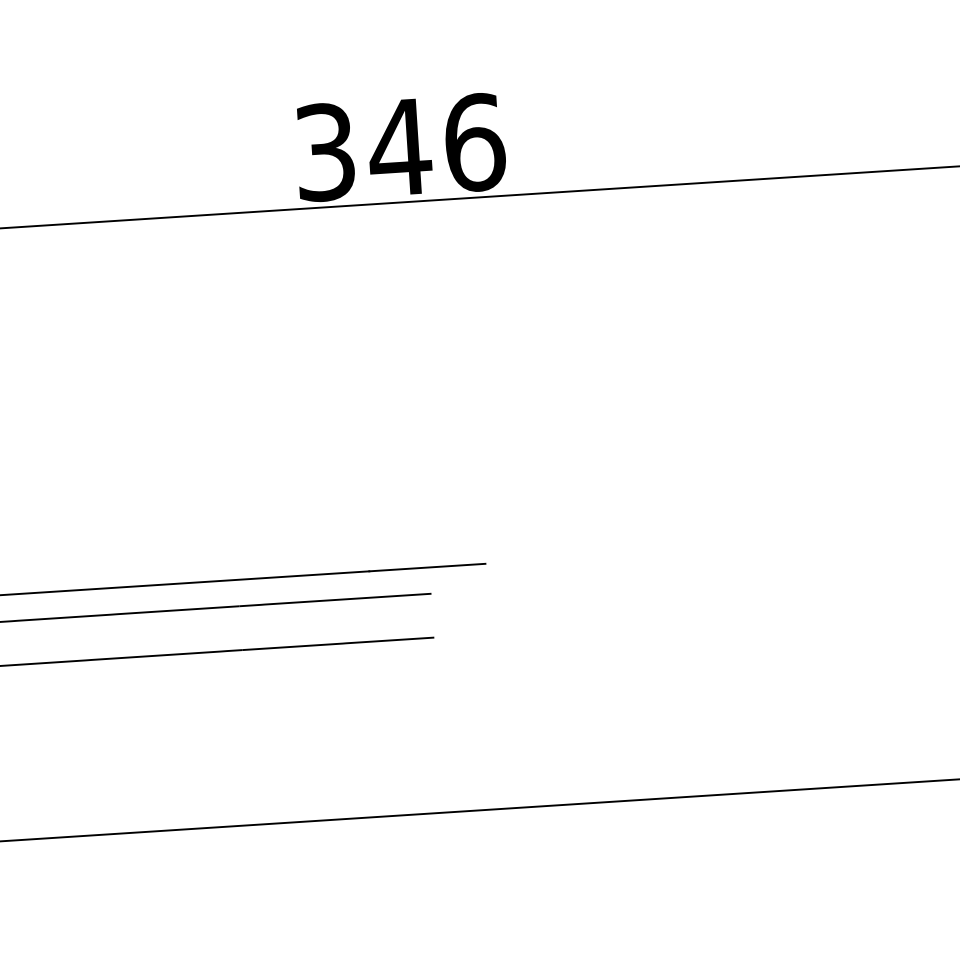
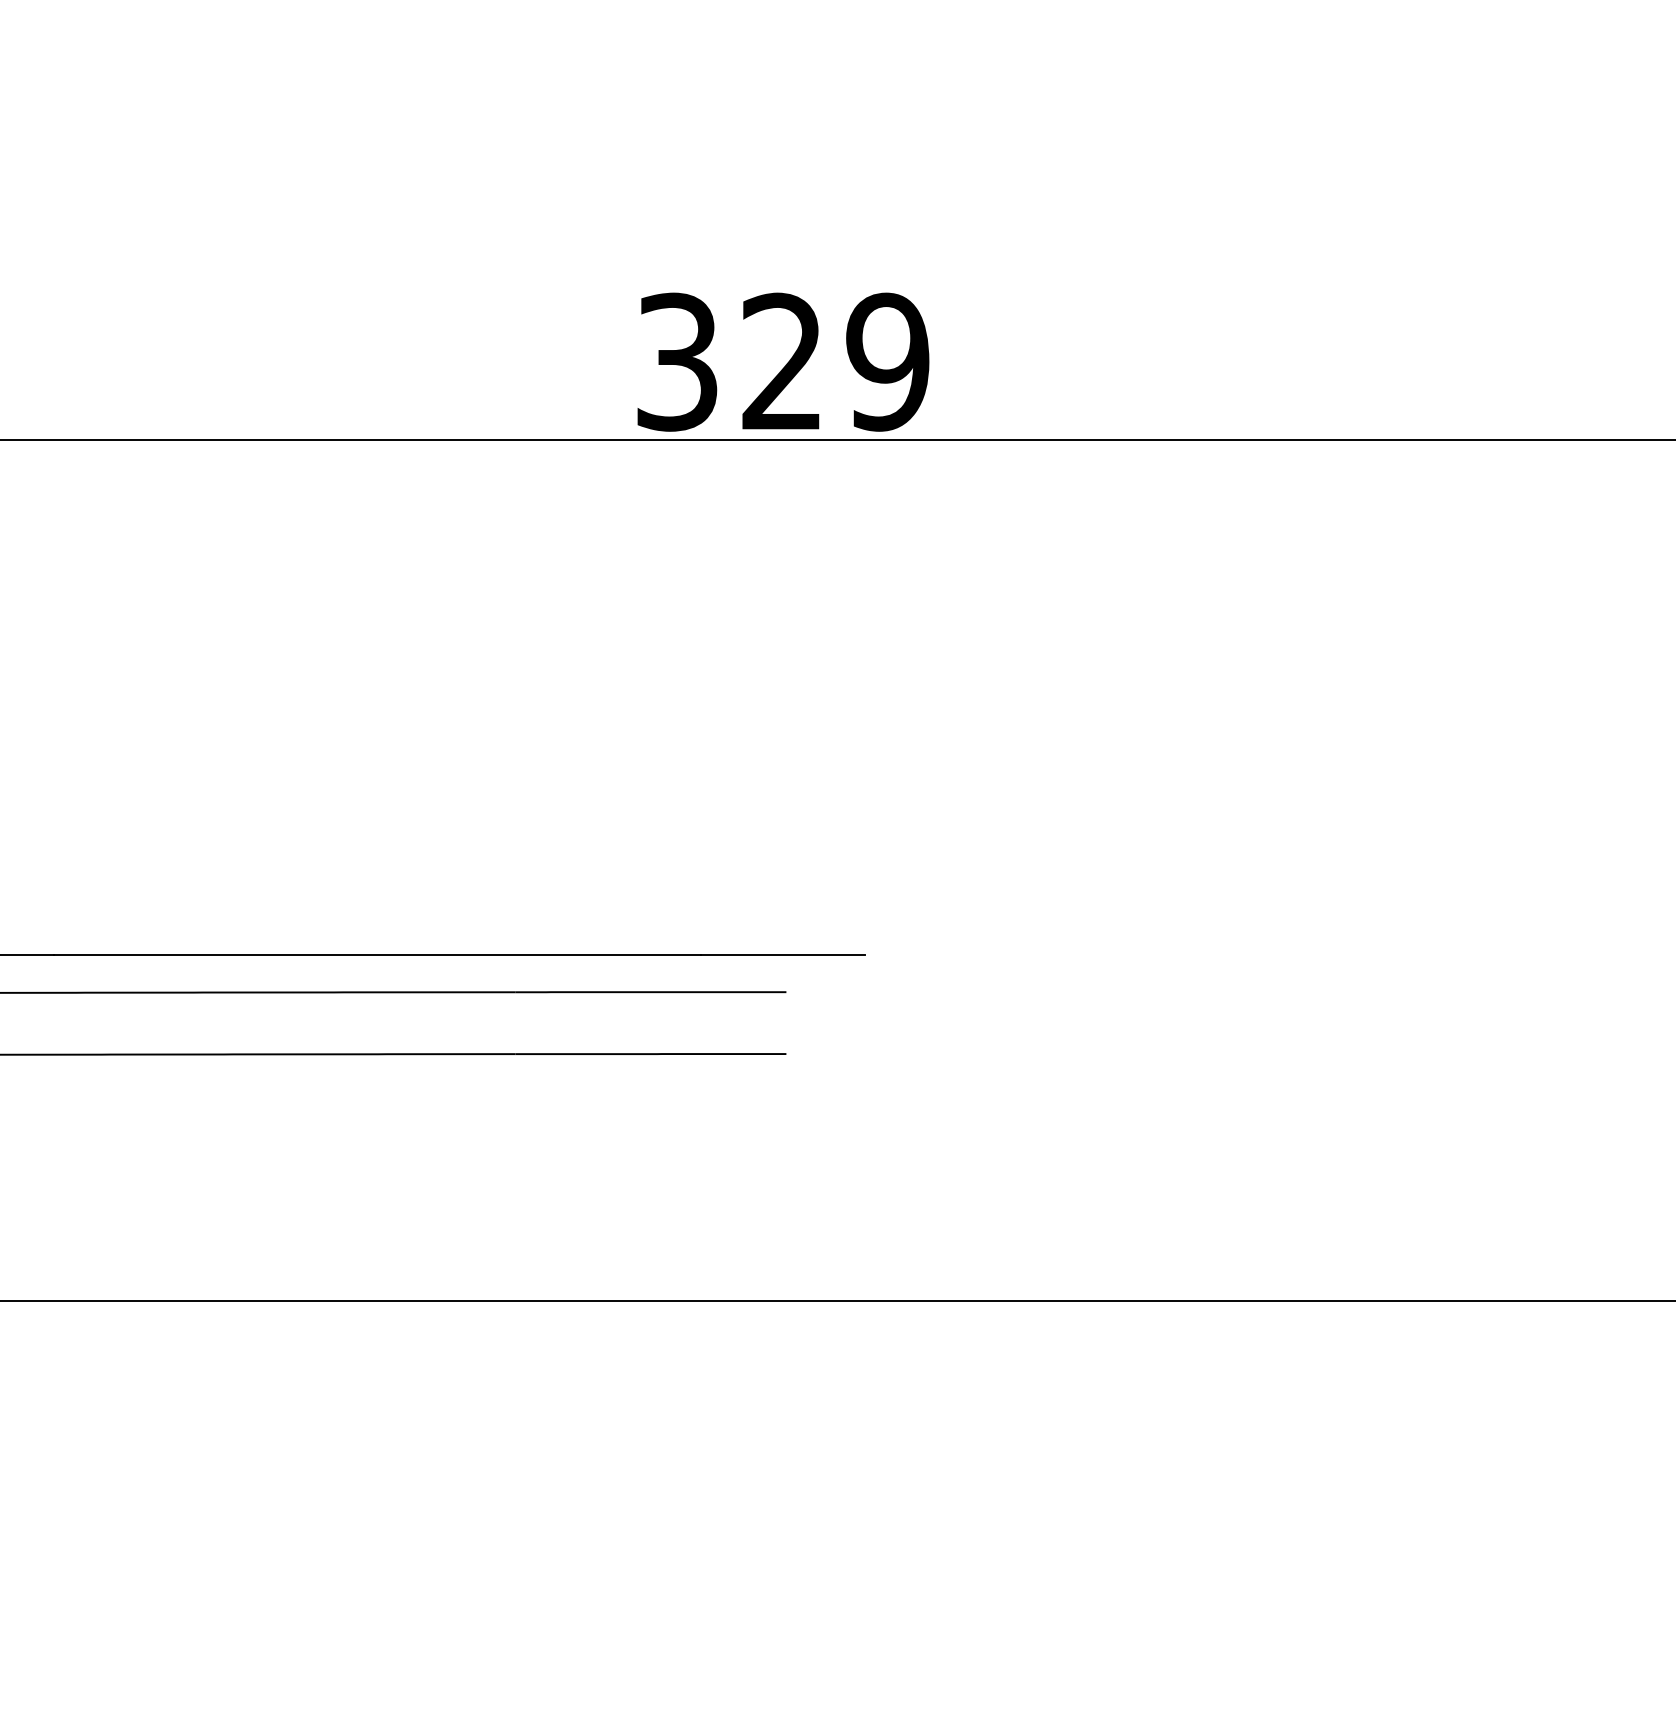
text: (436, 144) -> (834, 361), 346 -> 329

